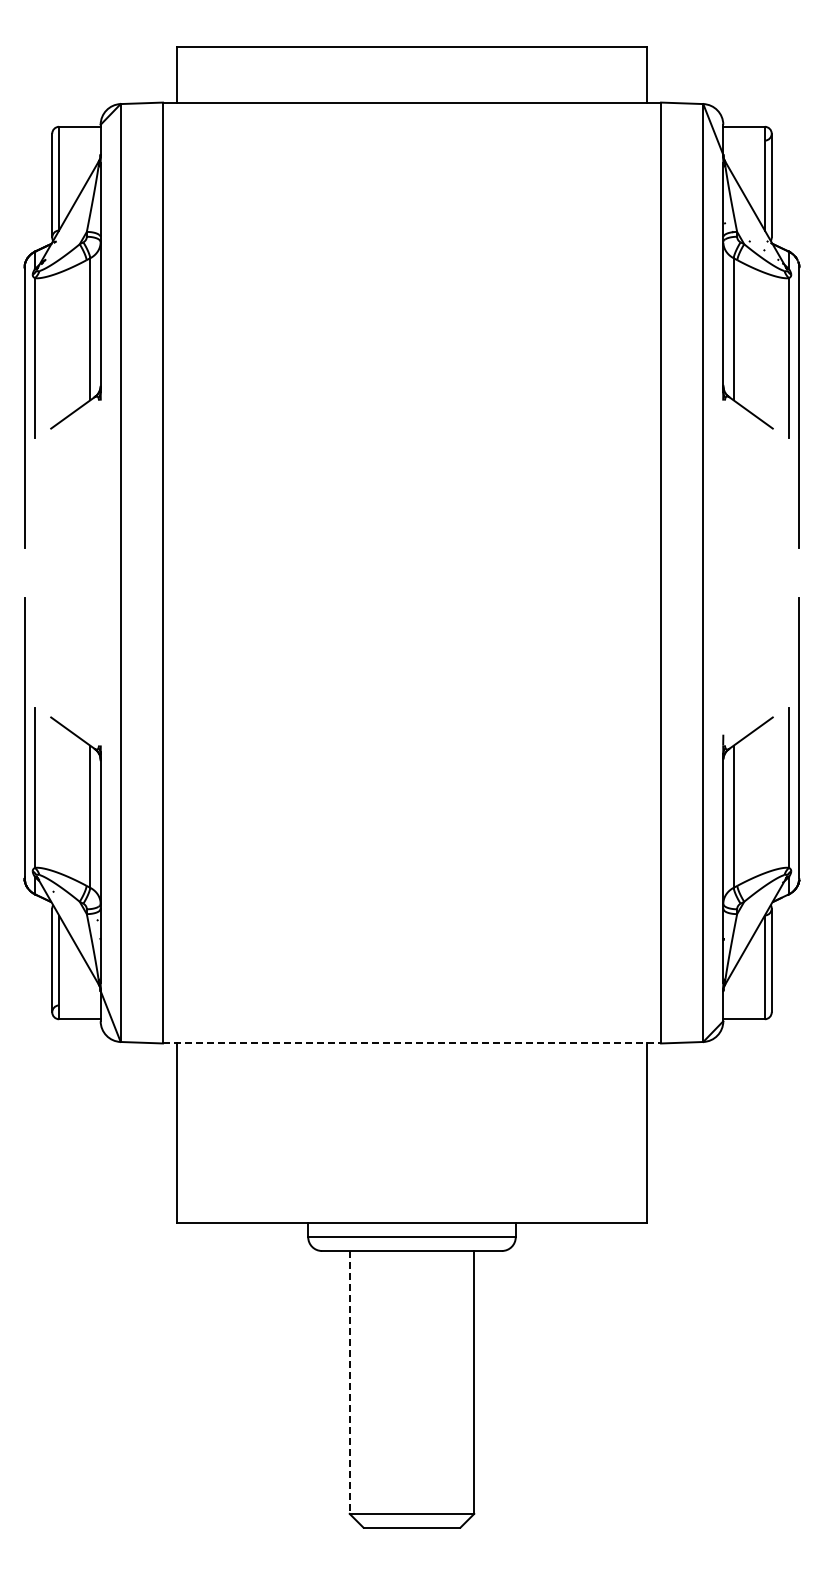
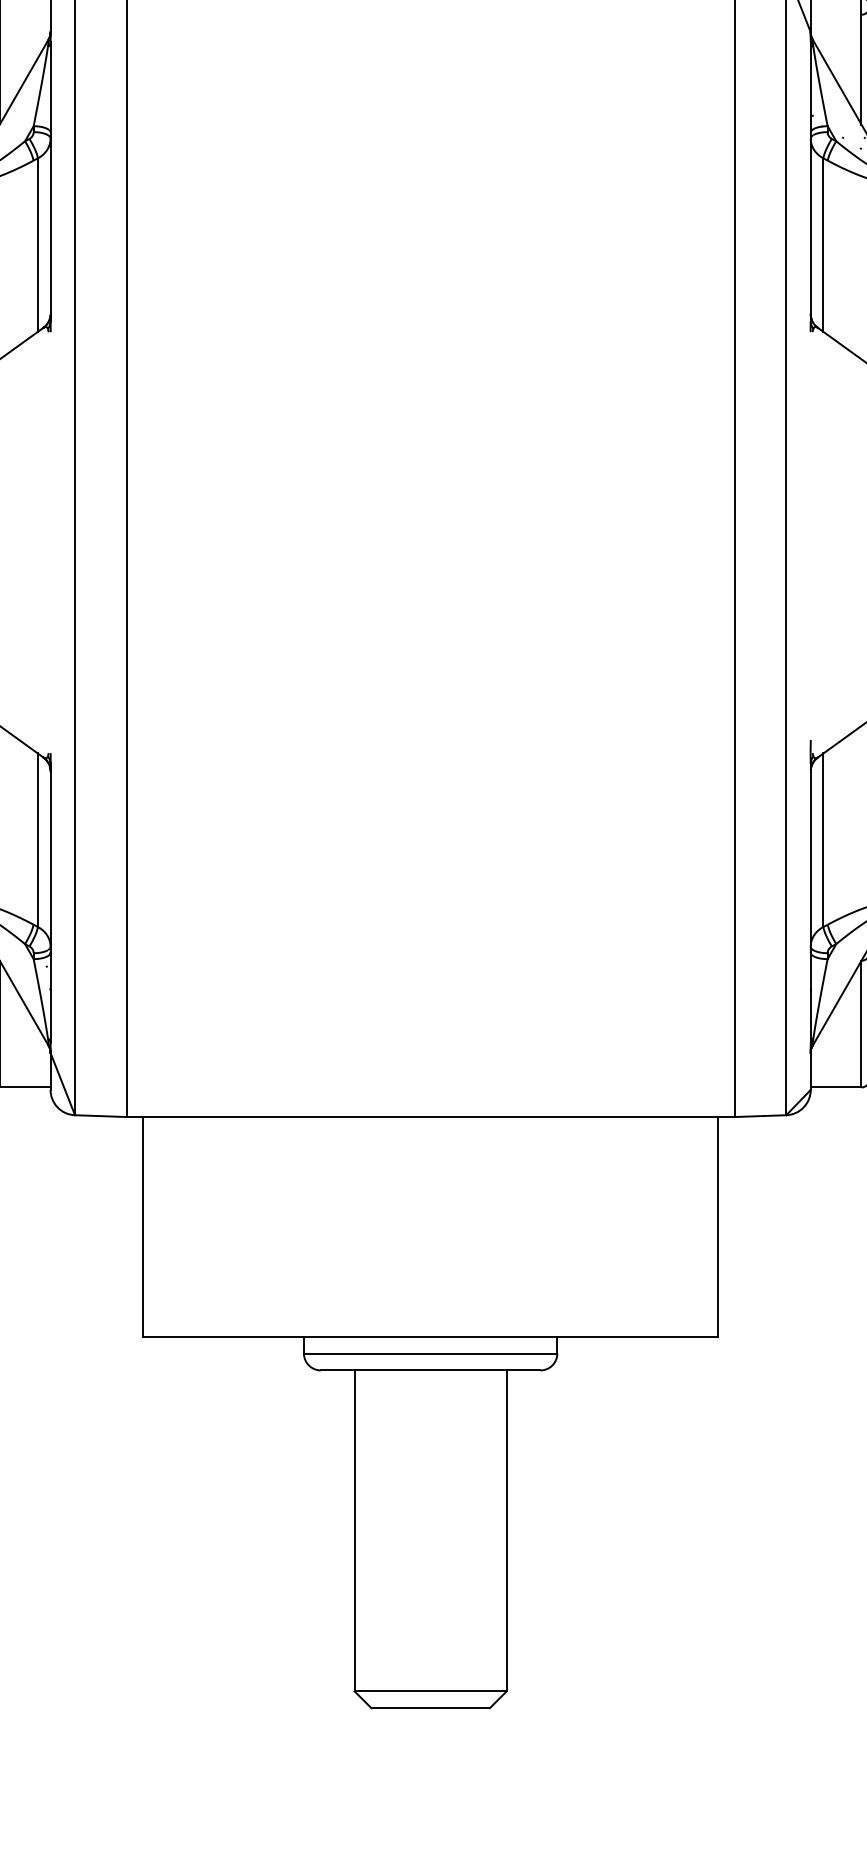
line: (412, 1043) -> (431, 1117), dashed -> solid
line: (349, 1382) -> (354, 1530), dashed -> solid

